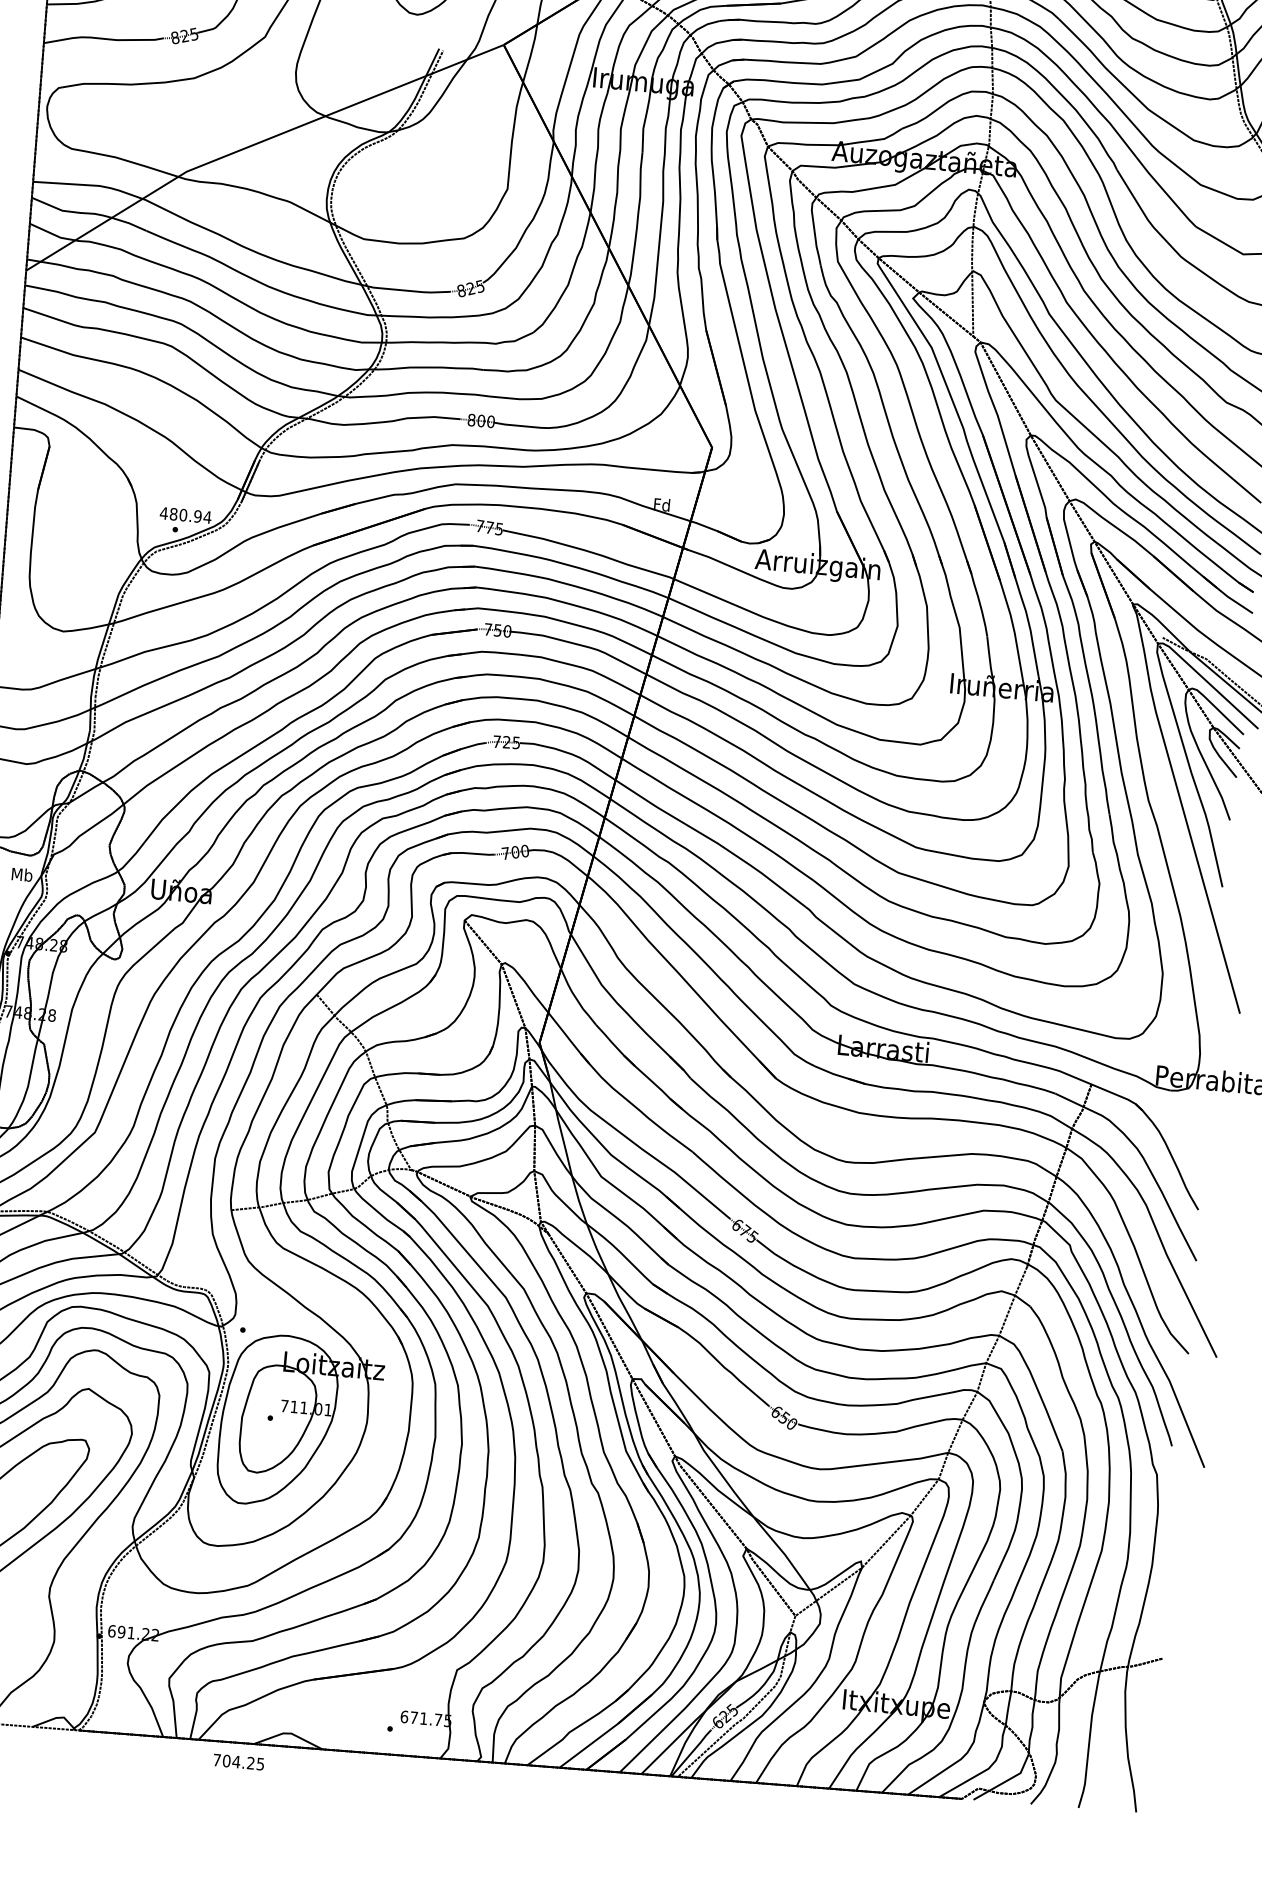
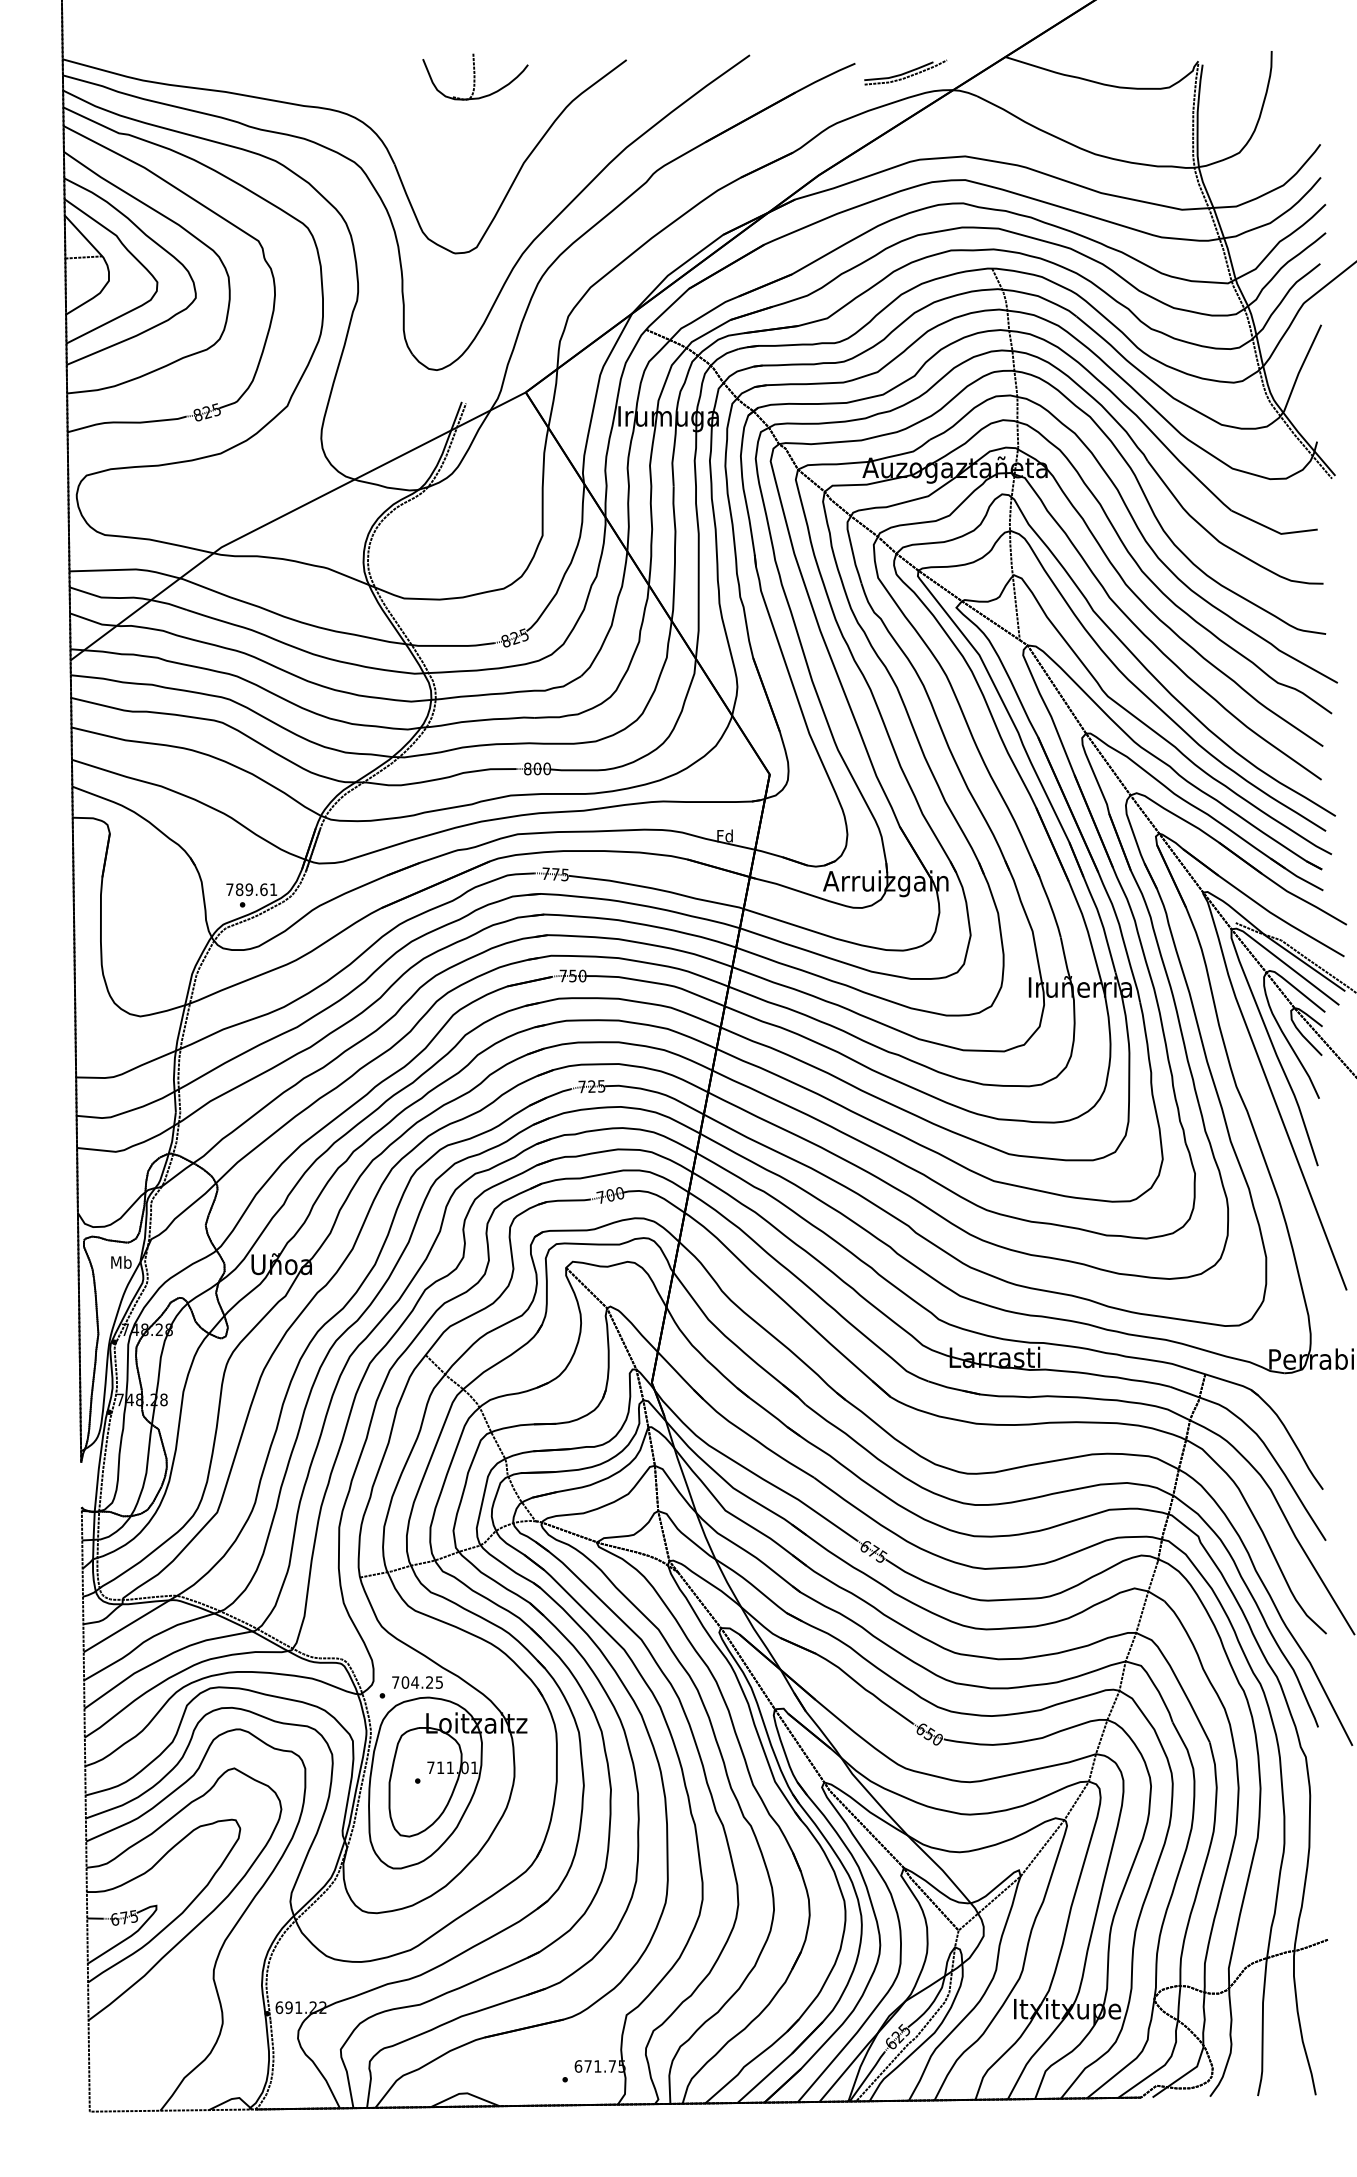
text: (185, 515) -> (251, 889), 480.94 -> 789.61
text: (238, 1762) -> (417, 1682), moved

